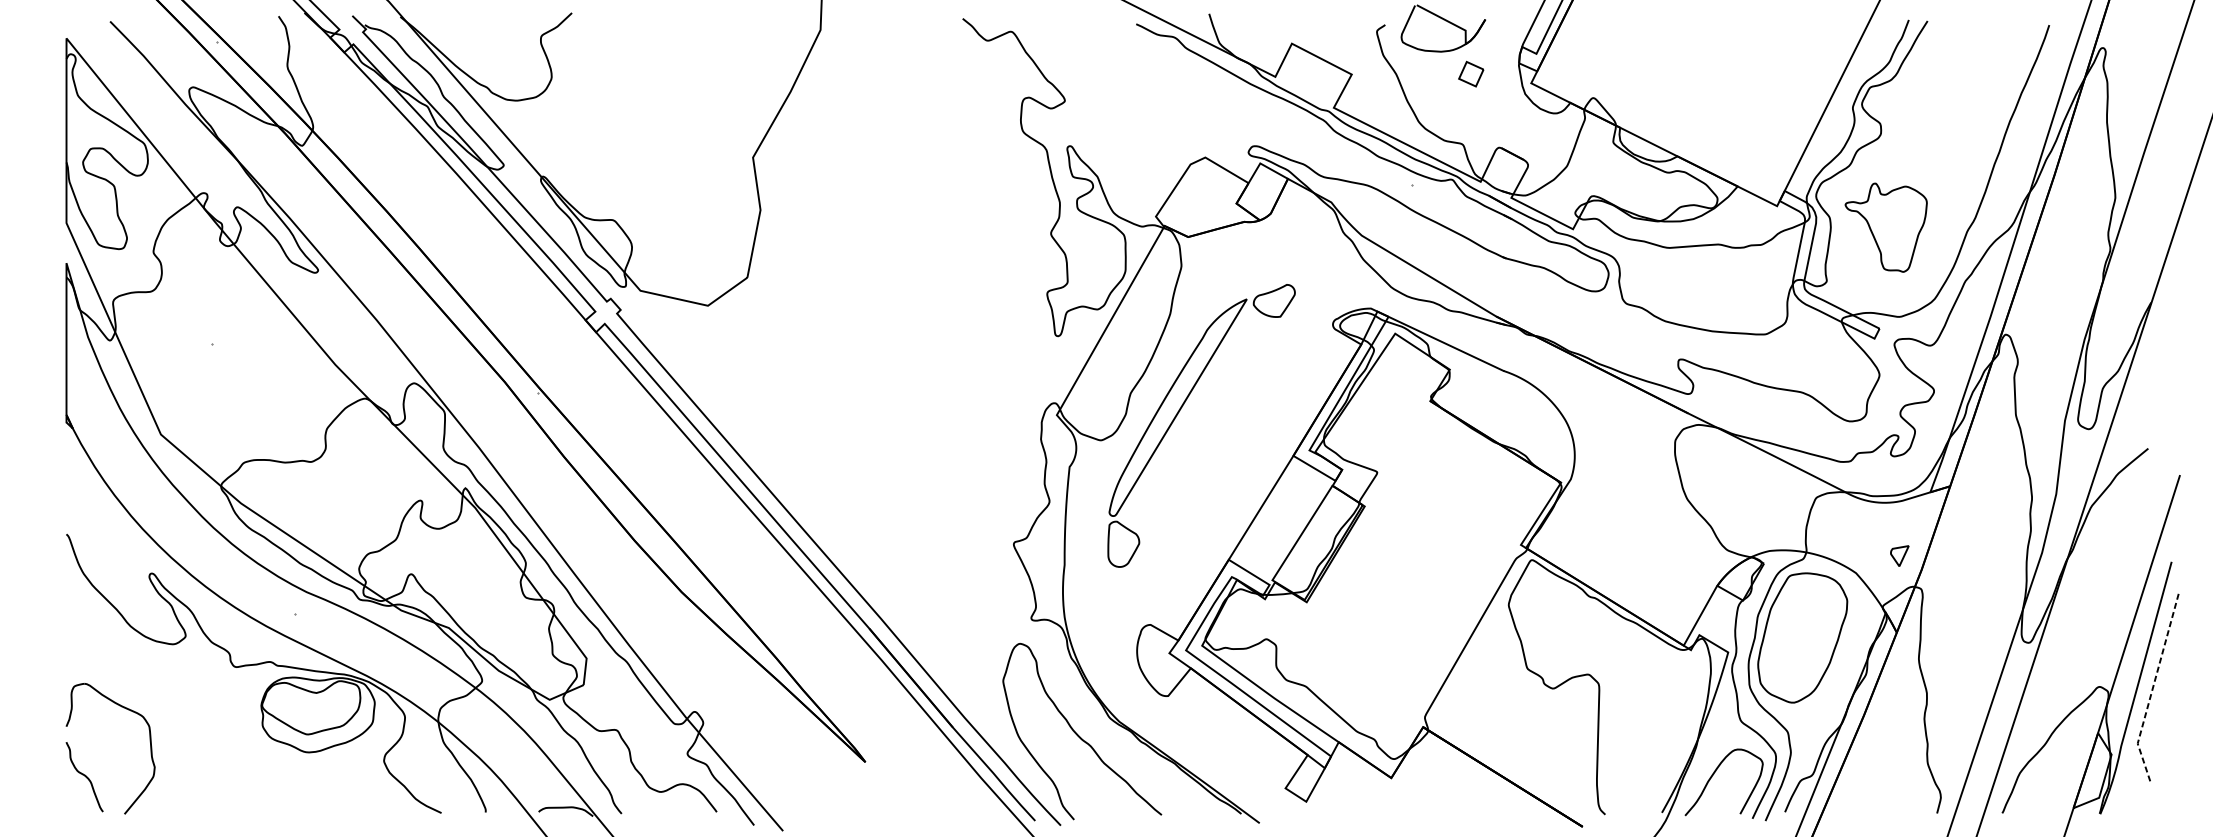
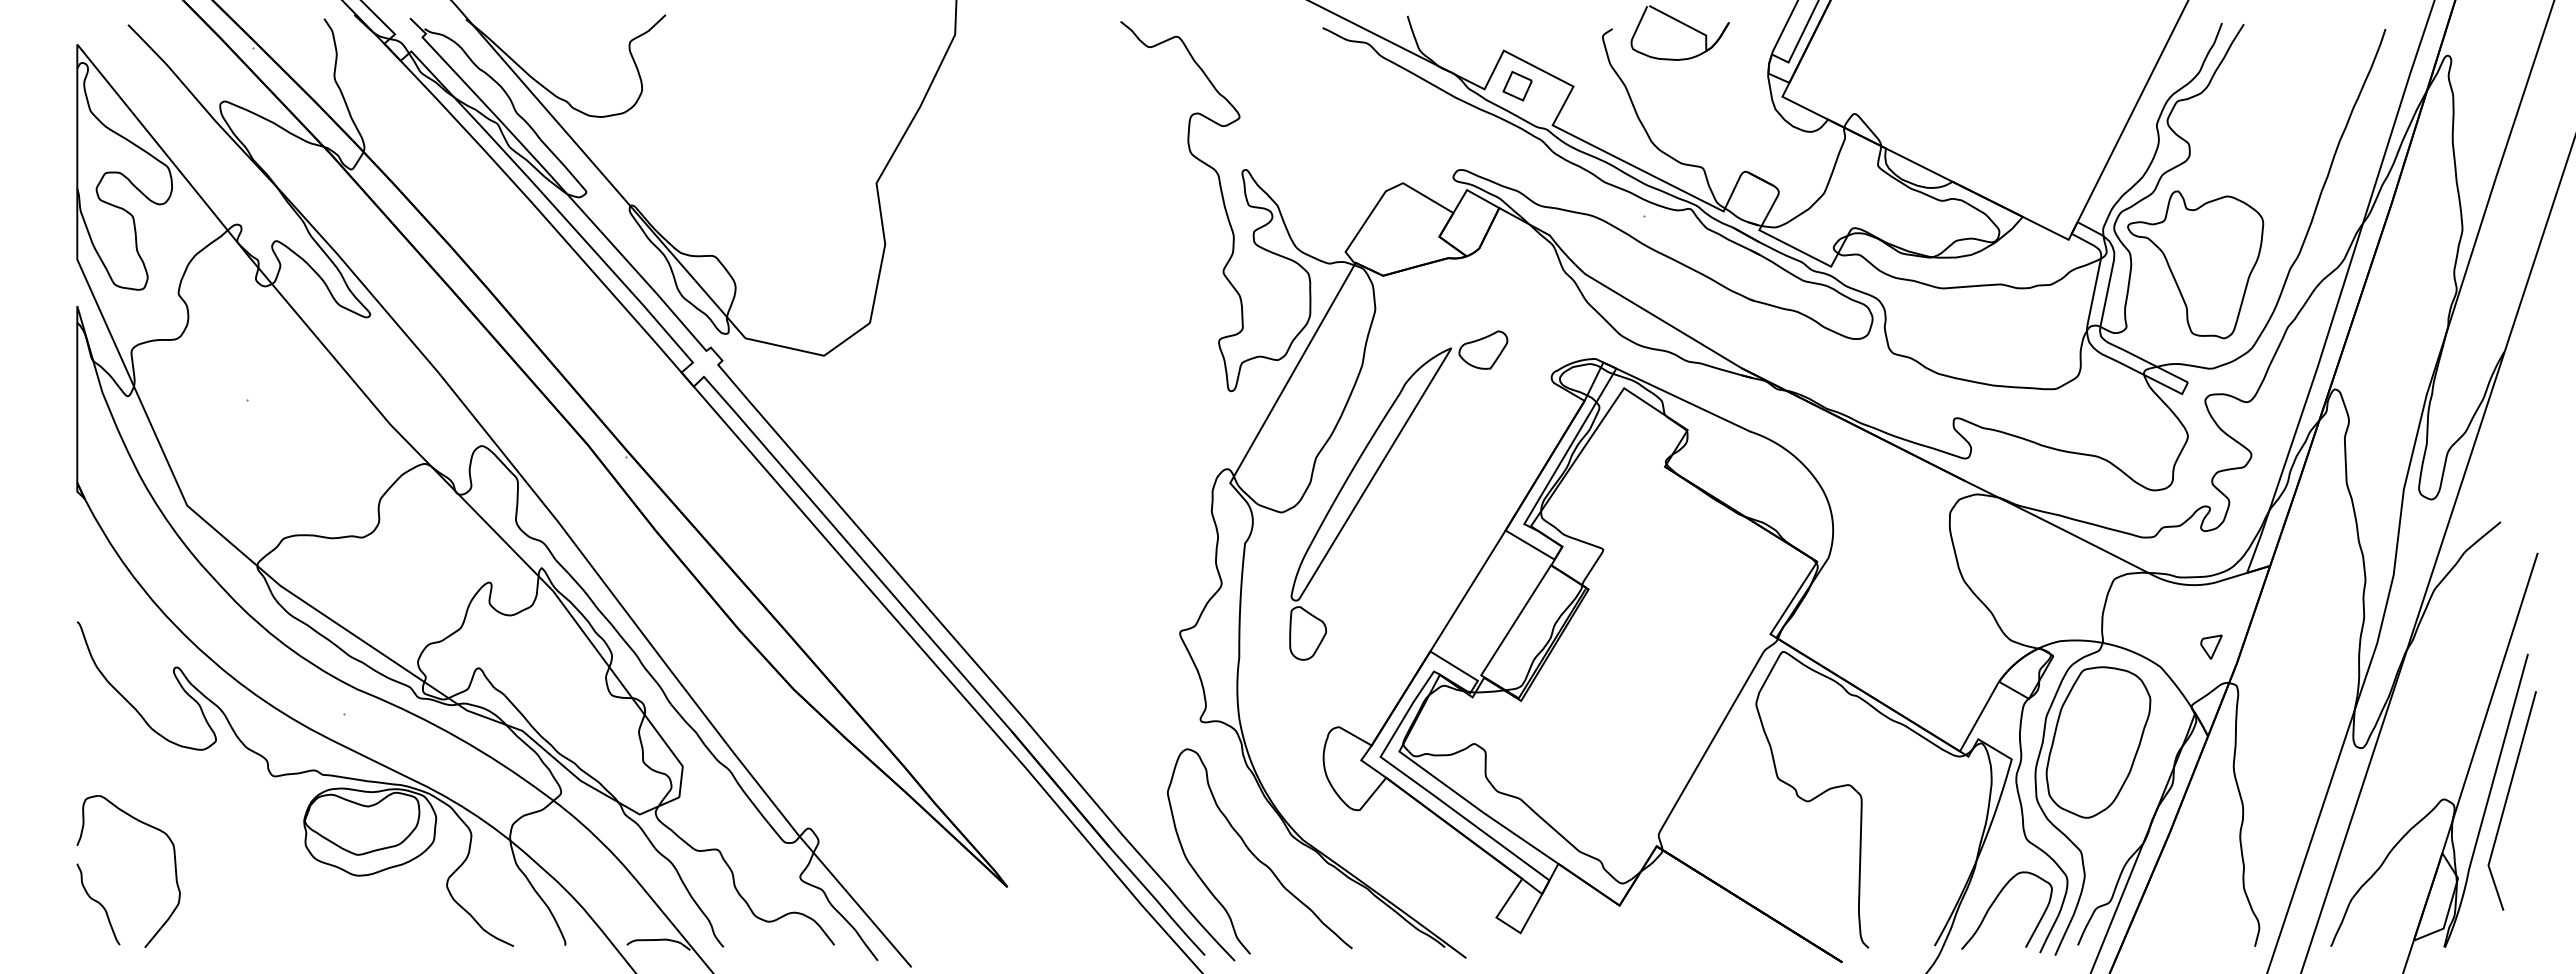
part: (1471, 74) -> (1517, 86), moved
part: (1886, 227) -> (2195, 264), size x1.43
line: (2152, 689) -> (2505, 802), dashed -> solid

